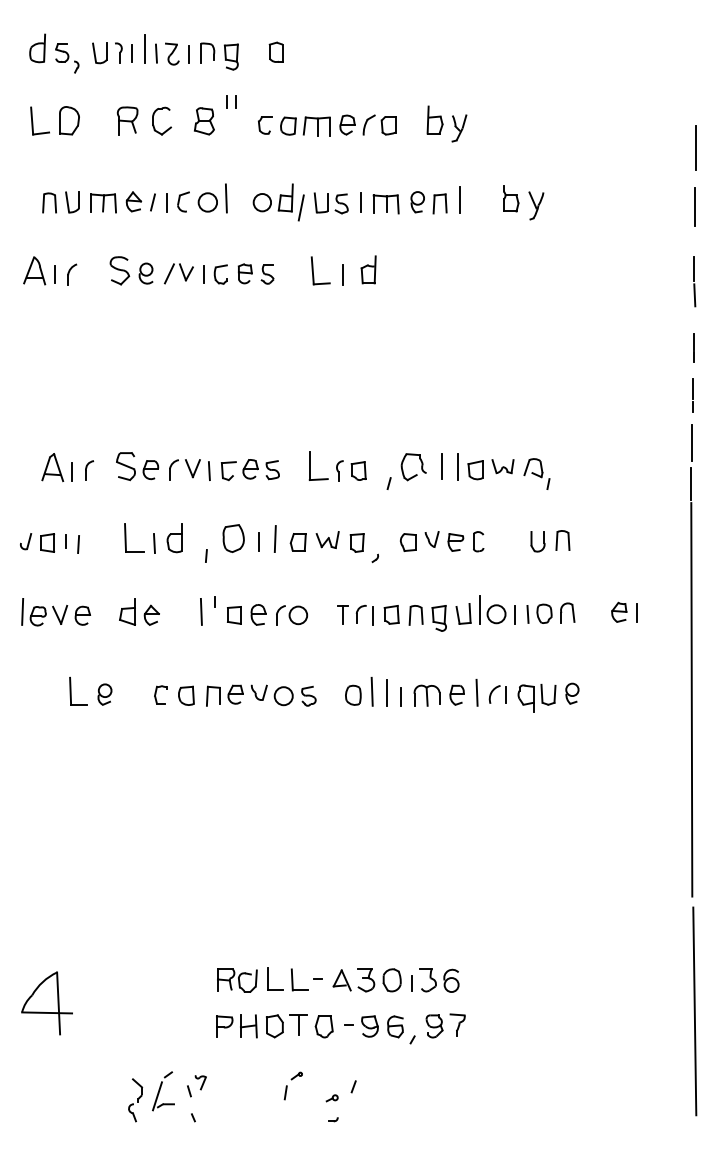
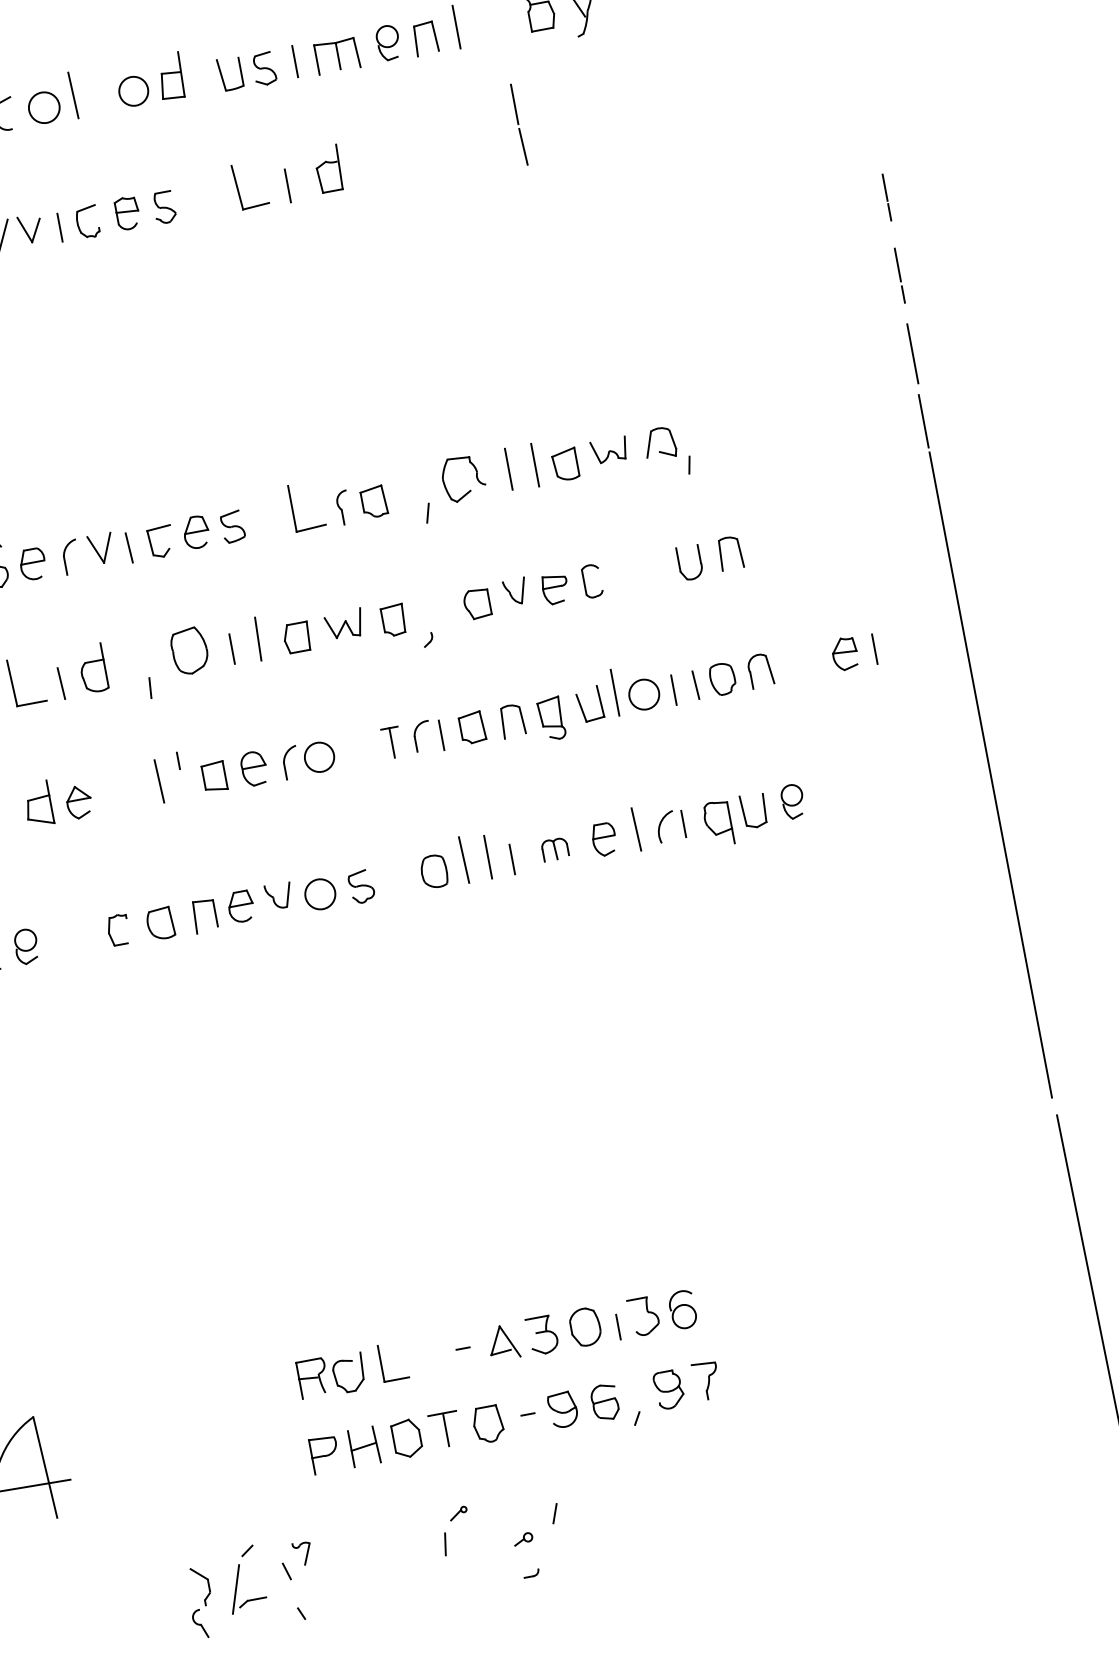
line: (300, 207) -> (197, 87), removed
line: (694, 281) -> (518, 124), moved
part: (426, 695) -> (554, 849), size x0.6
part: (299, 979) -> (433, 1354), removed

